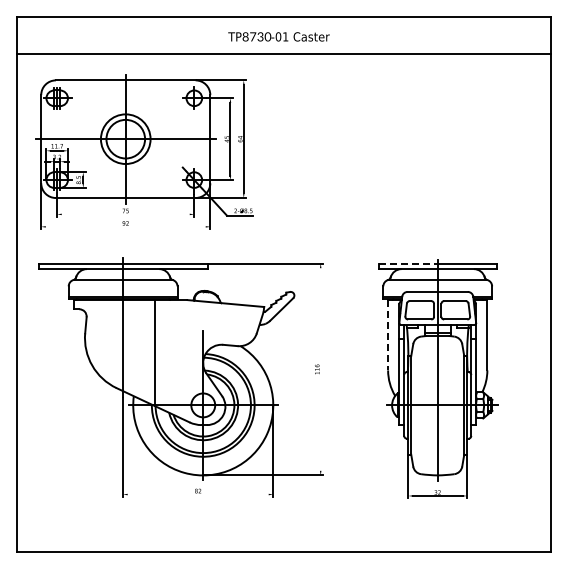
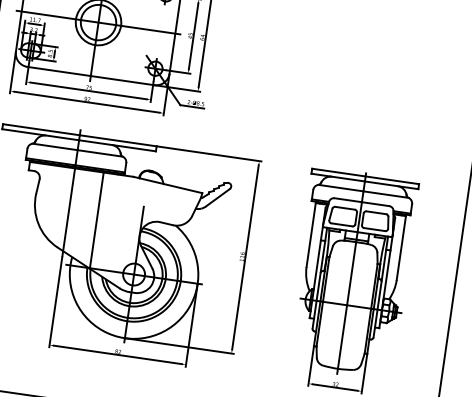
line: (125, 214) -> (88, 90), added
line: (125, 226) -> (86, 101), added
line: (408, 263) -> (339, 172), dashed -> solid
line: (388, 335) -> (311, 235), dashed -> solid
line: (320, 369) -> (245, 257), added
line: (197, 494) -> (117, 354), added

